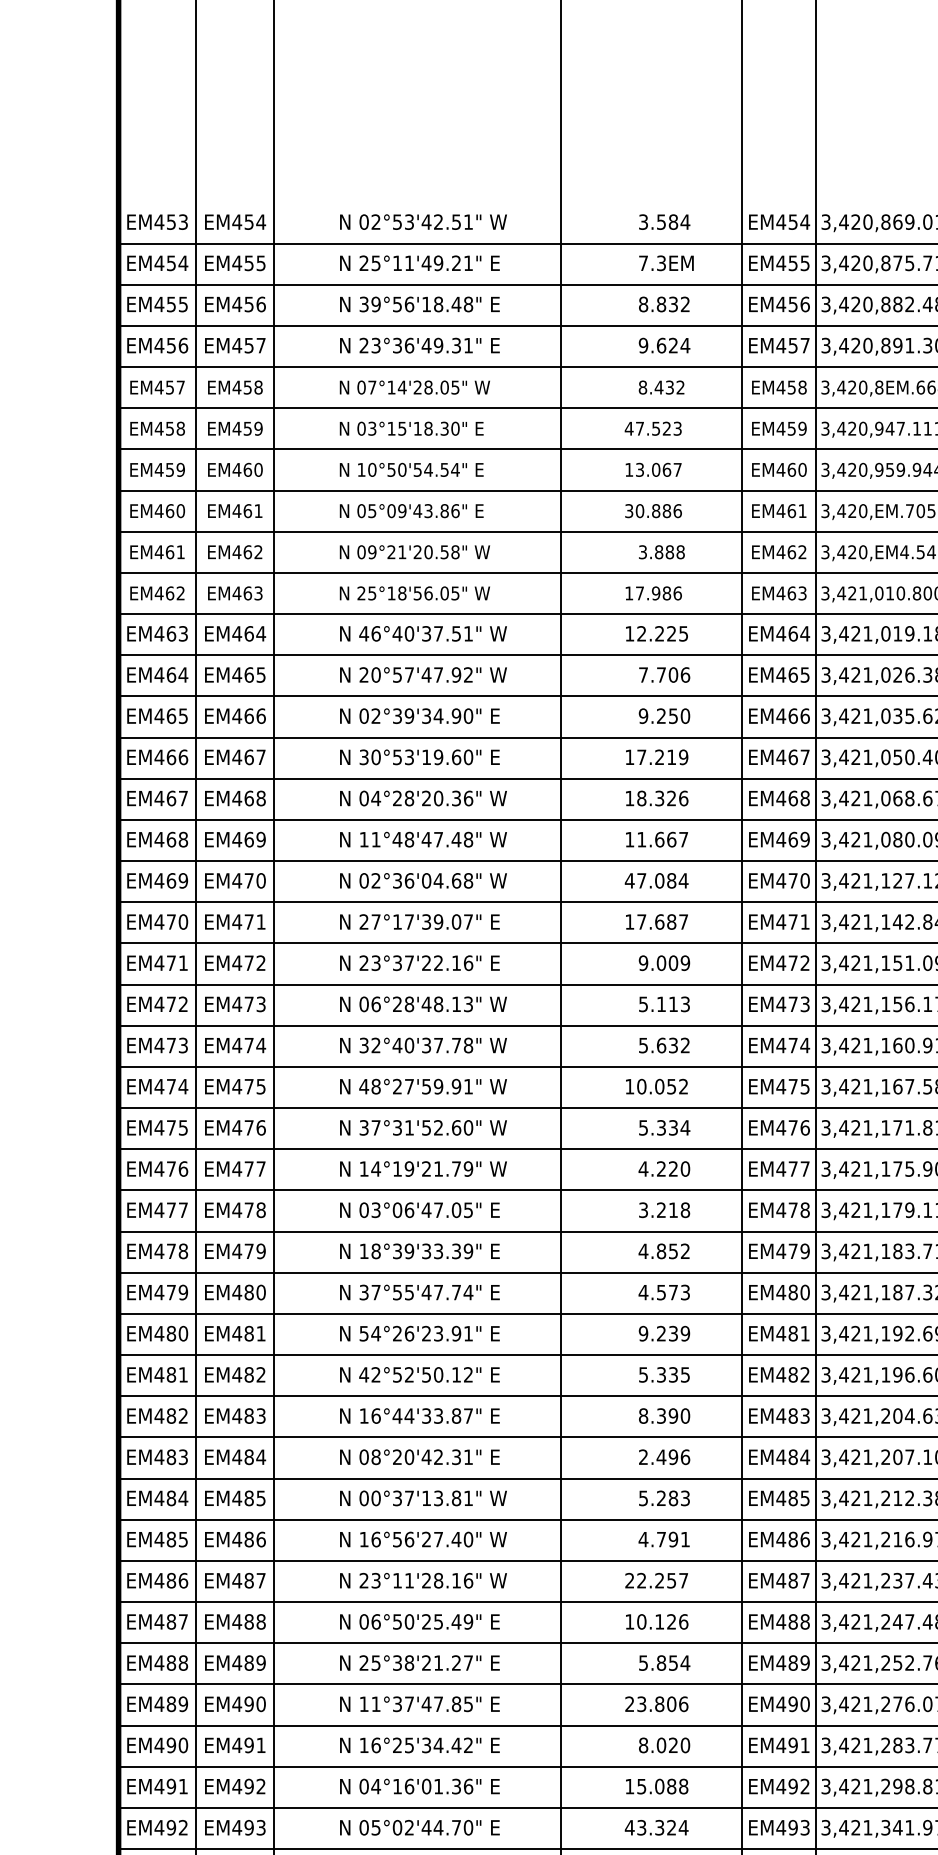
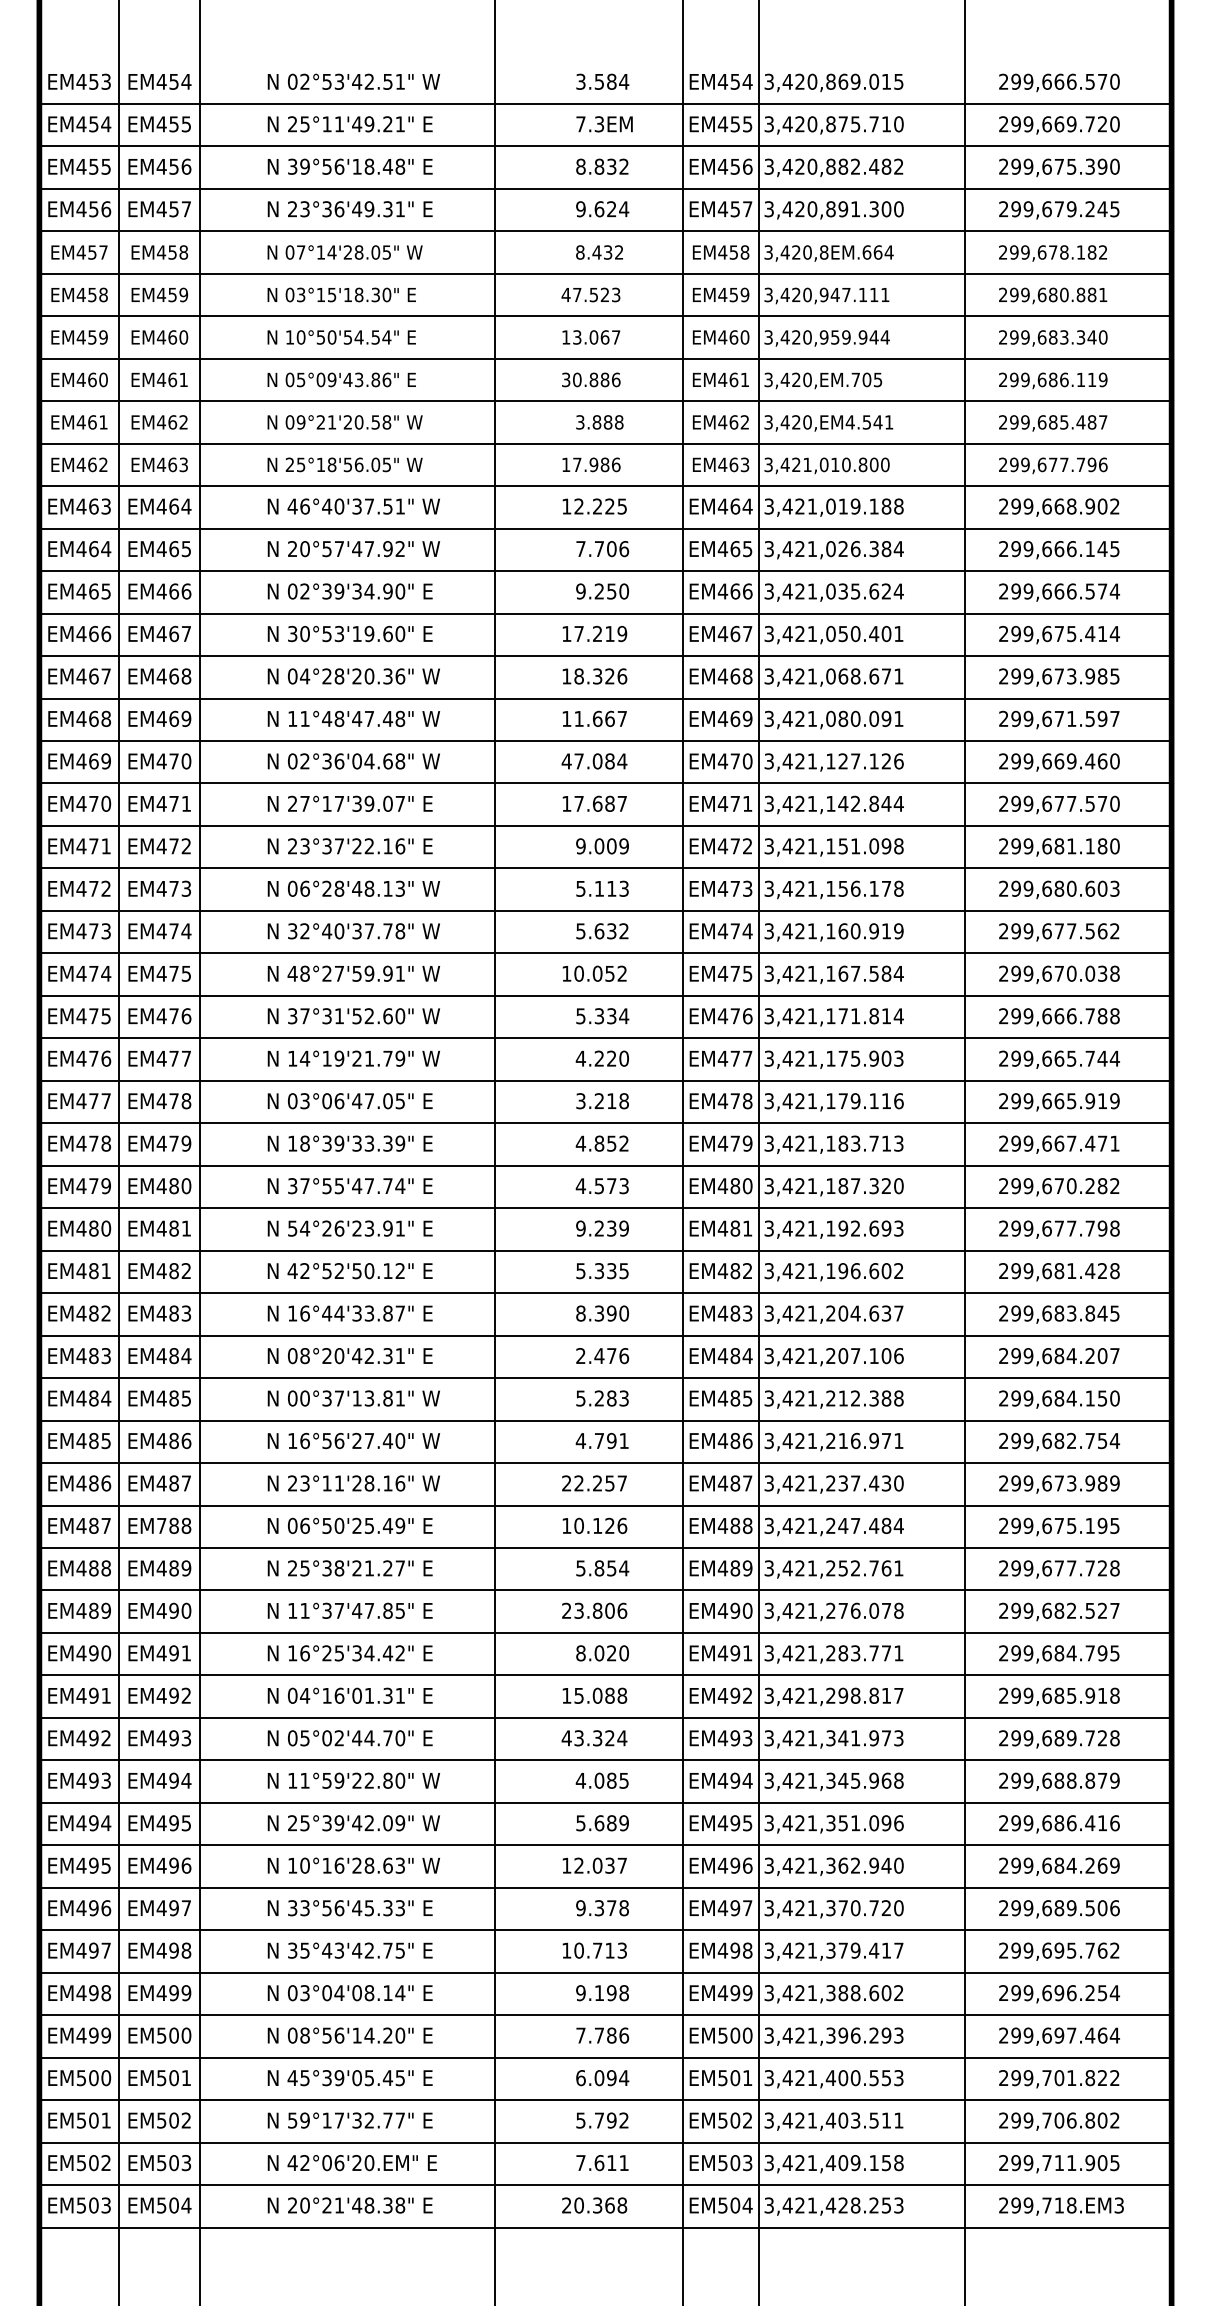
text: (673, 1457) -> (611, 1356), 2.496 -> 2.476
text: (236, 1621) -> (161, 1525), EM488 -> EM788
text: (468, 1786) -> (400, 1695), 04°16'01.36" -> 04°16'01.31"

